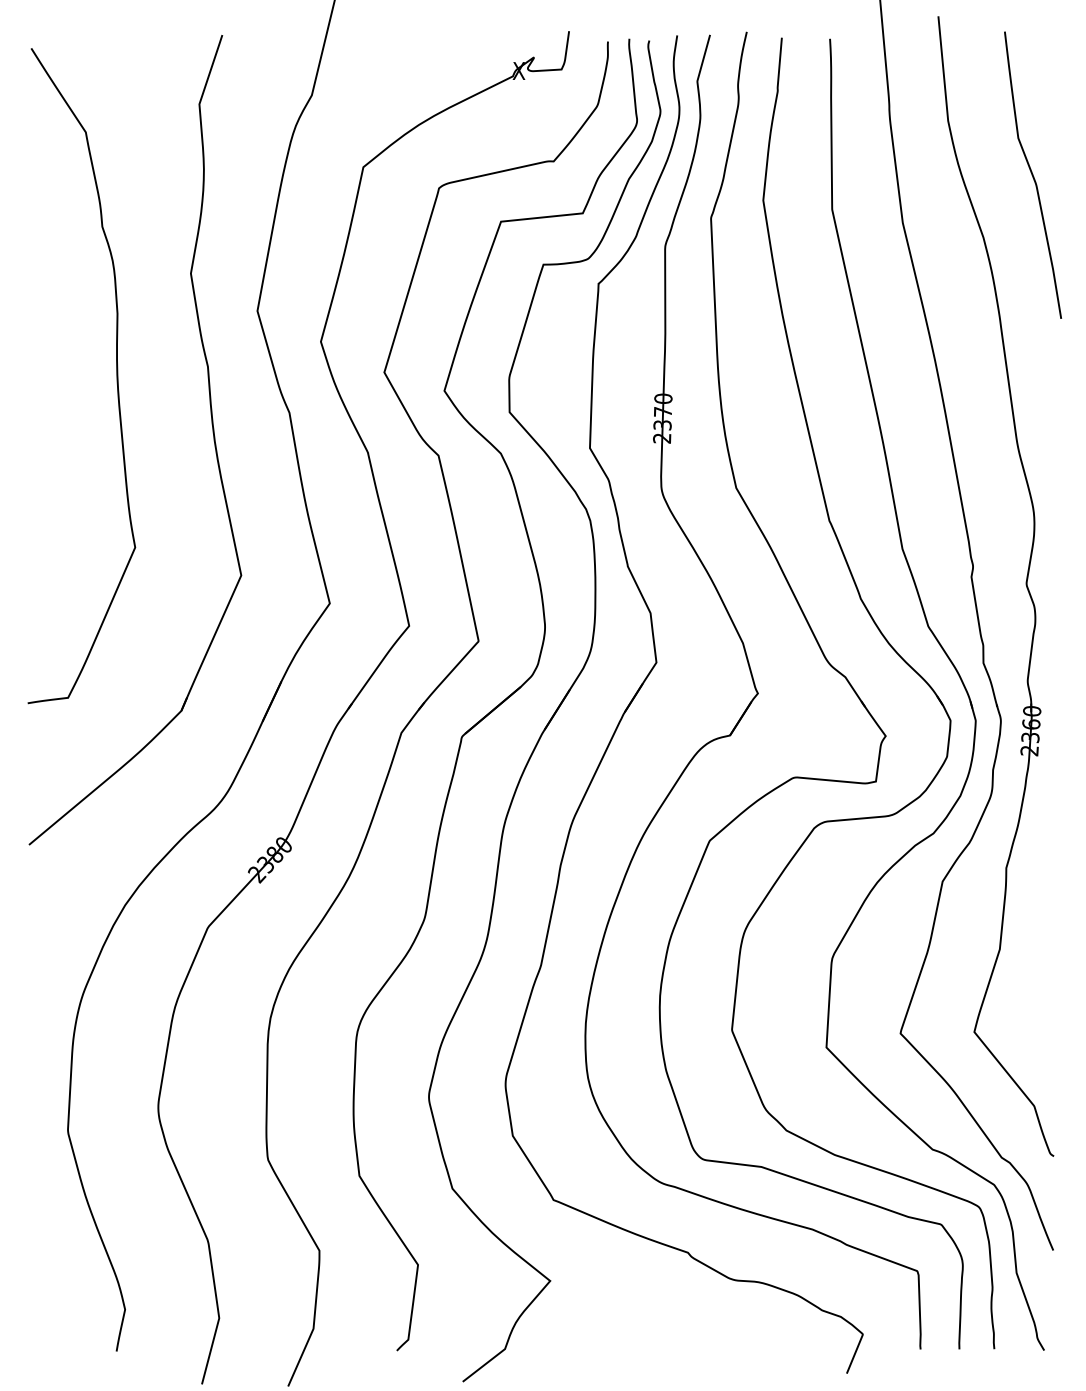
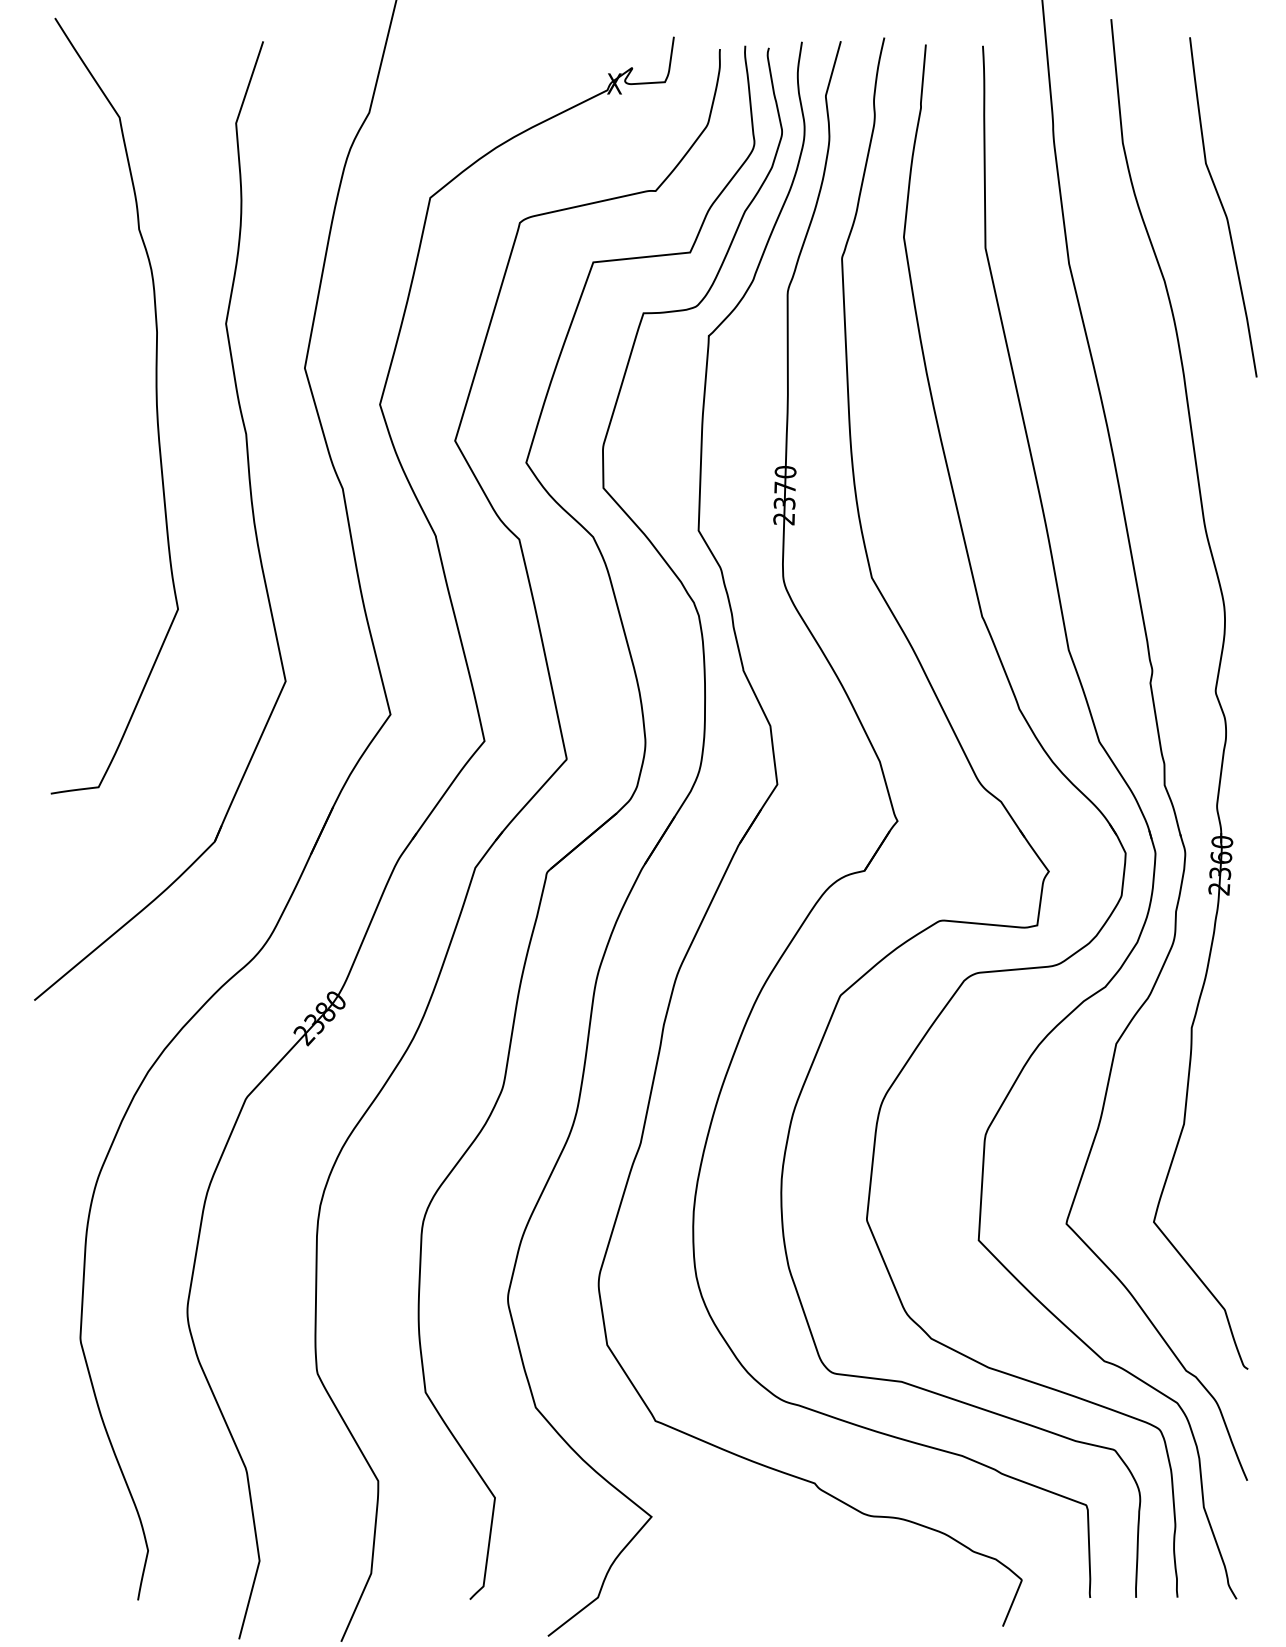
curve: (116, 371) -> (155, 400), moved

